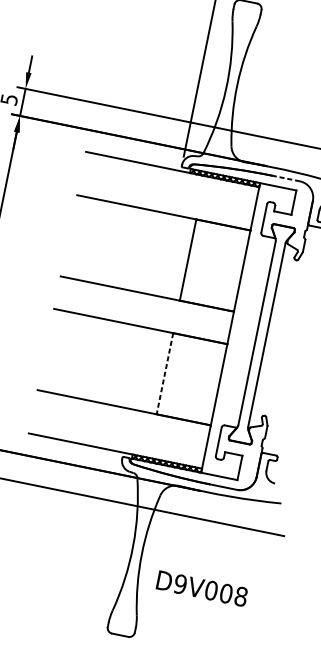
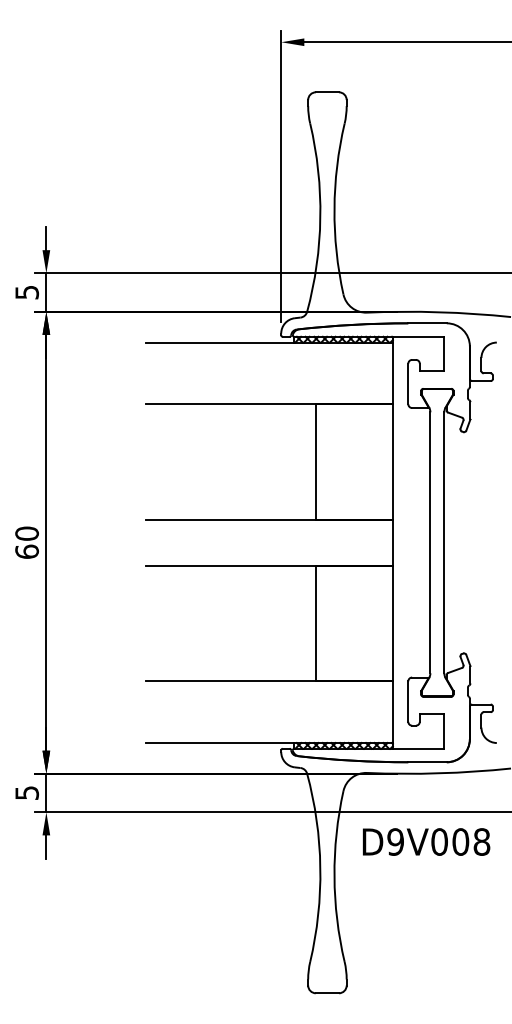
line: (286, 178) -> (427, 323), dashed -> solid
line: (164, 373) -> (315, 623), dashed -> solid
text: (202, 588) -> (426, 841), moved

